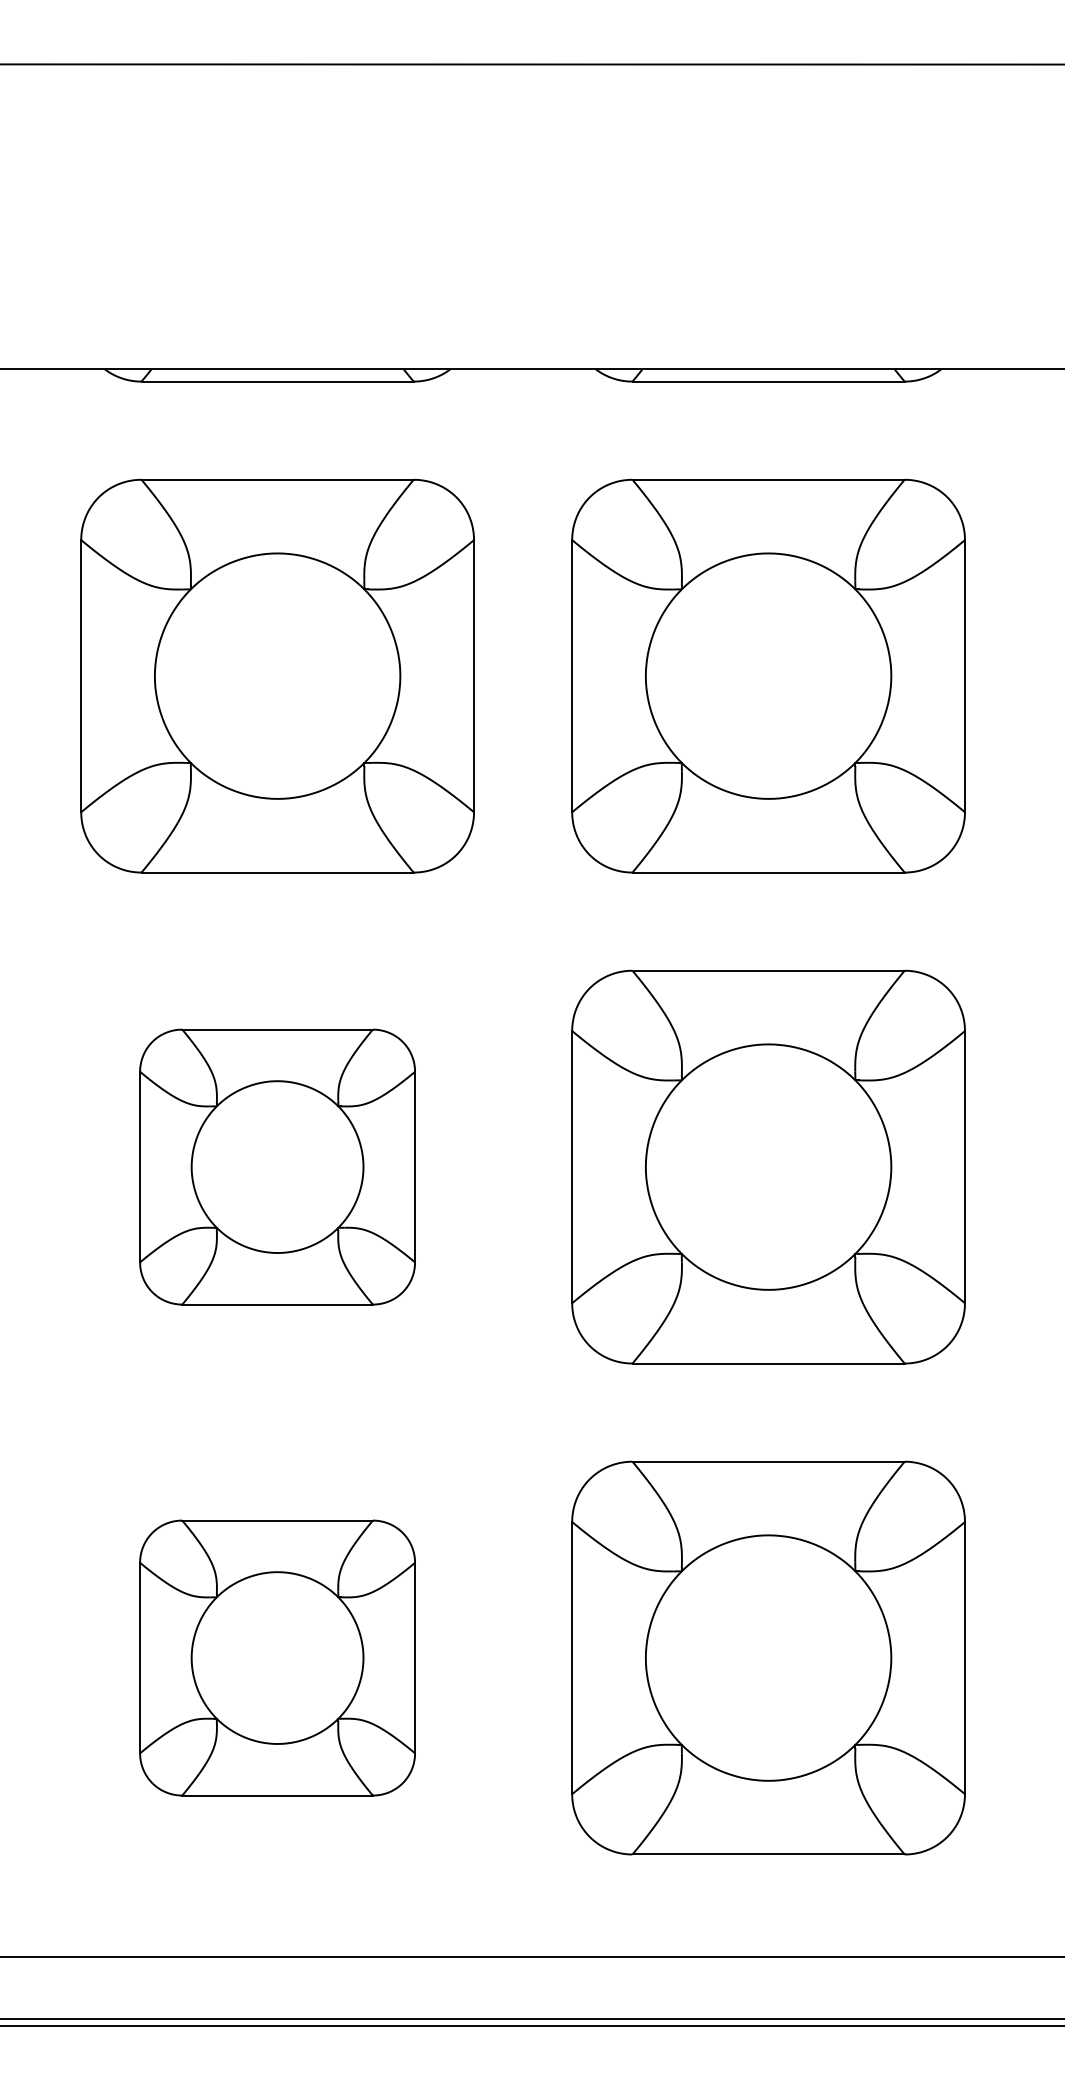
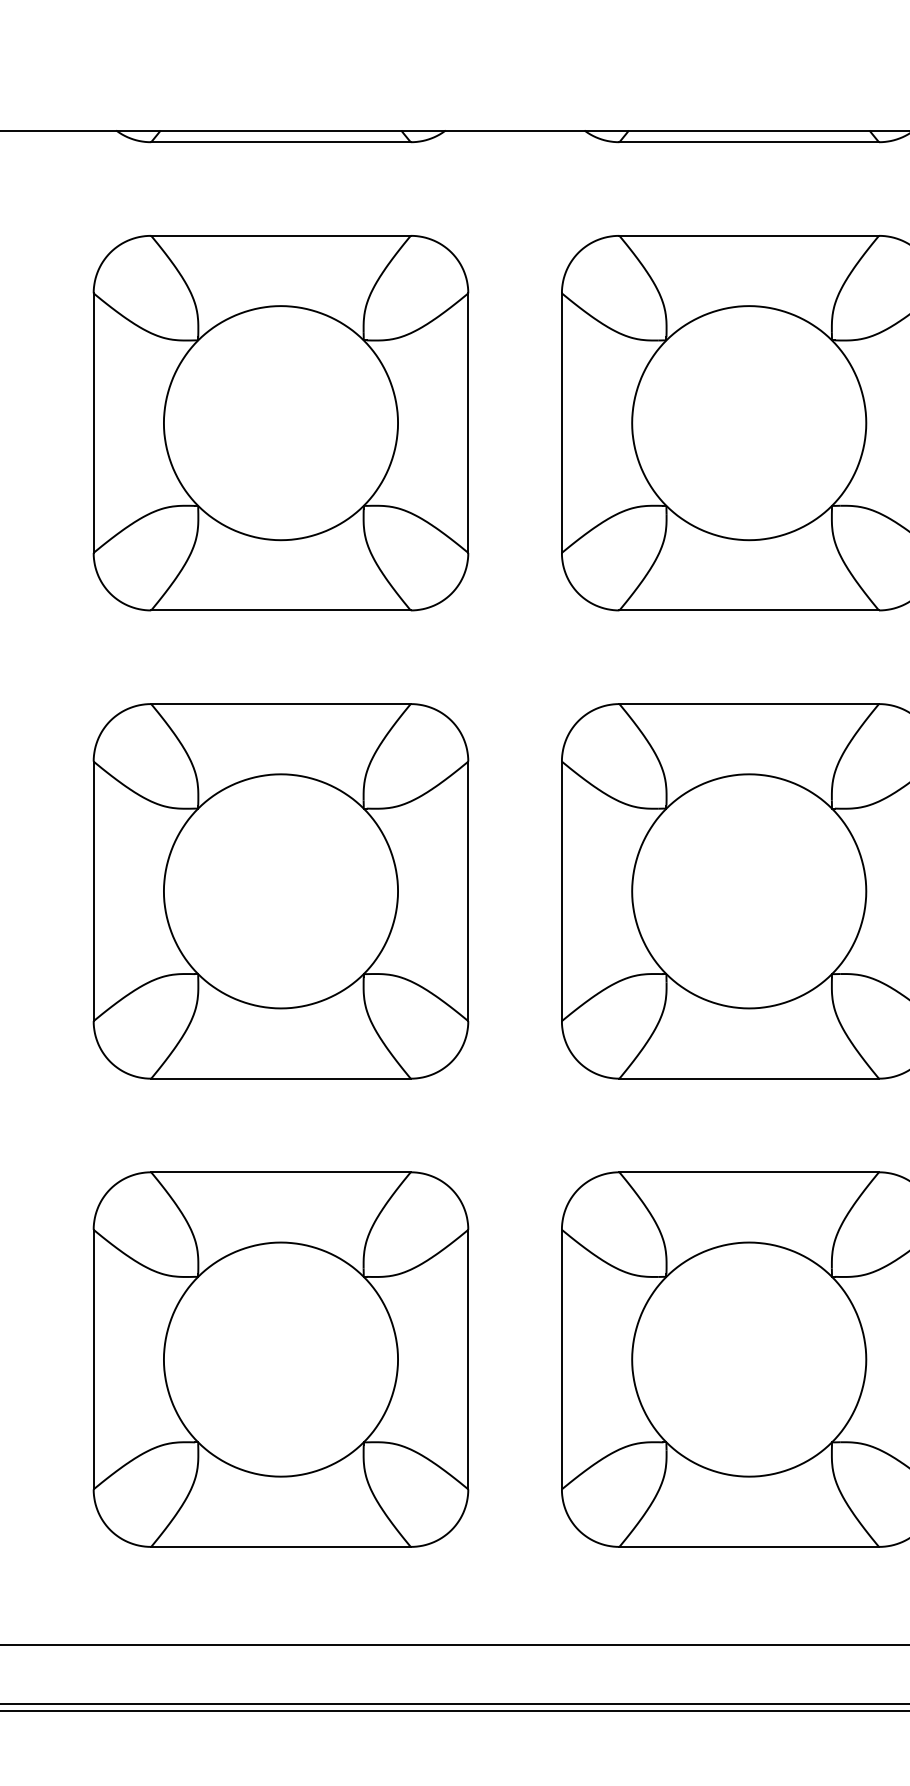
part: (277, 1166) -> (280, 890), size x1.43
part: (277, 1657) -> (280, 1359), size x1.43

